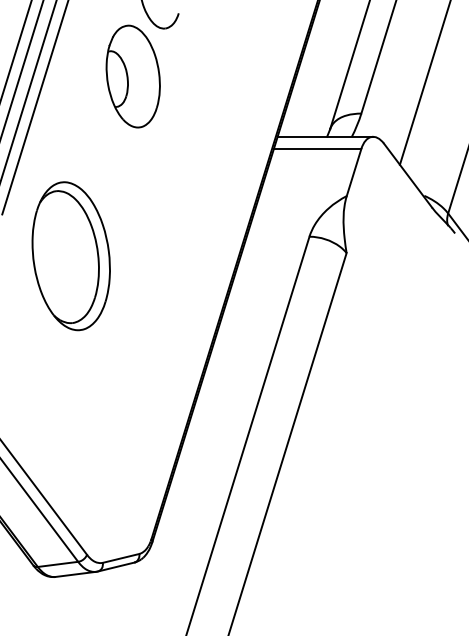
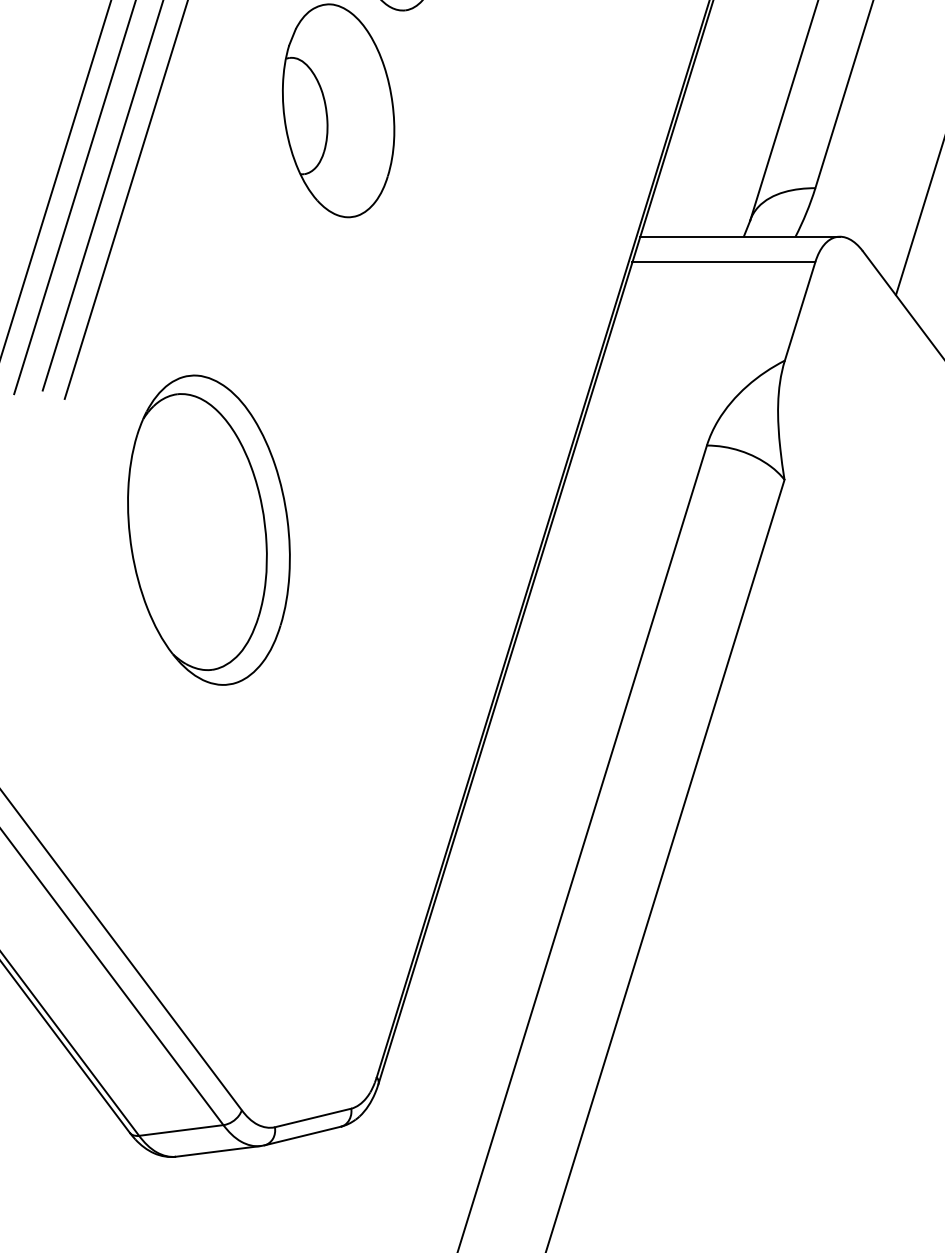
part: (70, 256) -> (207, 530), moved

